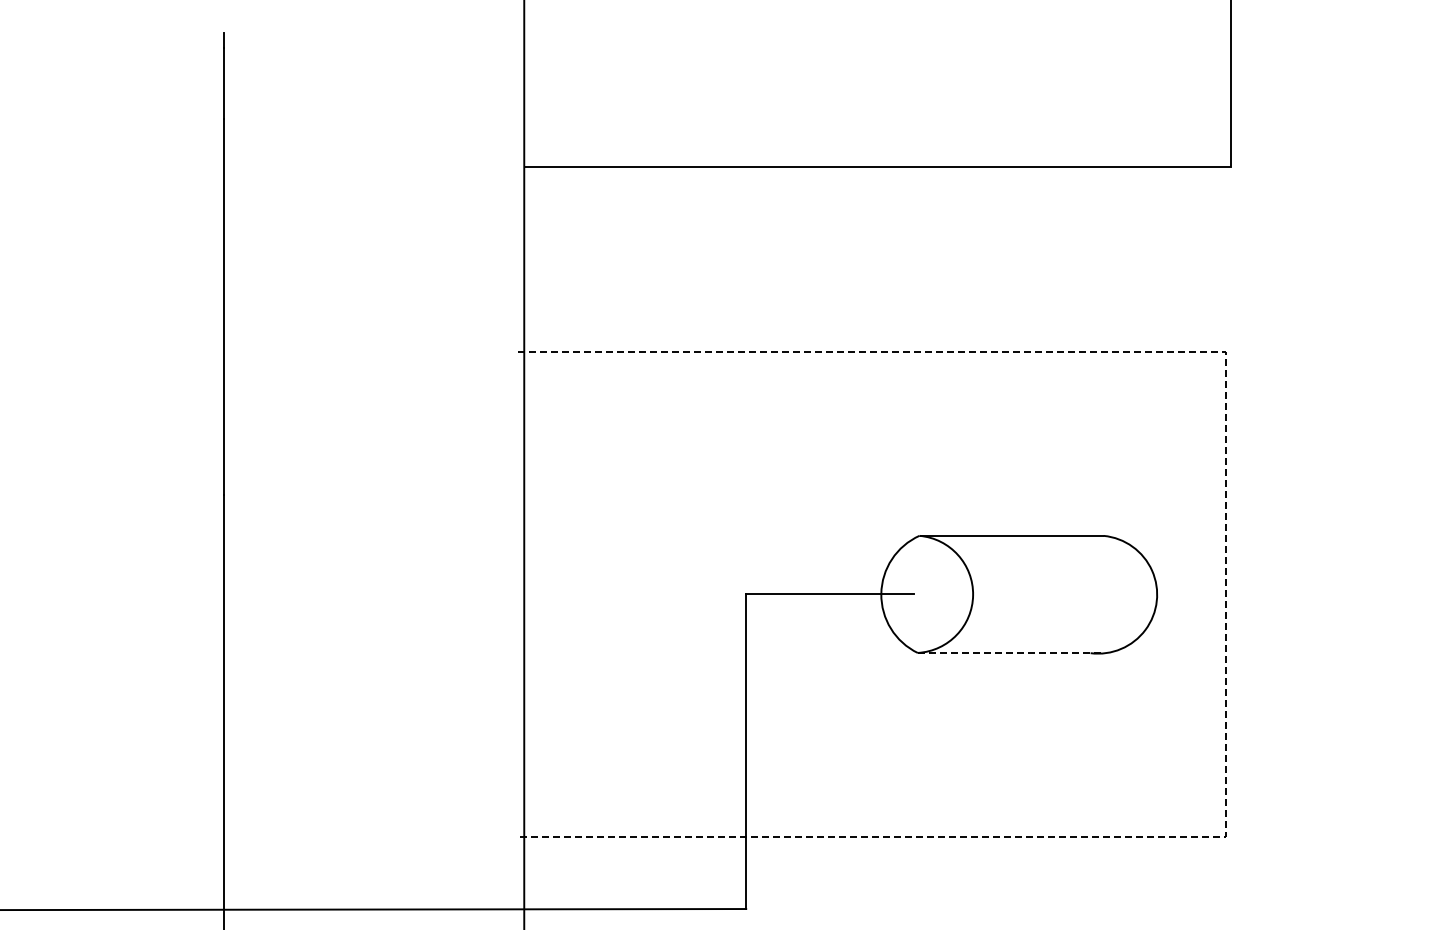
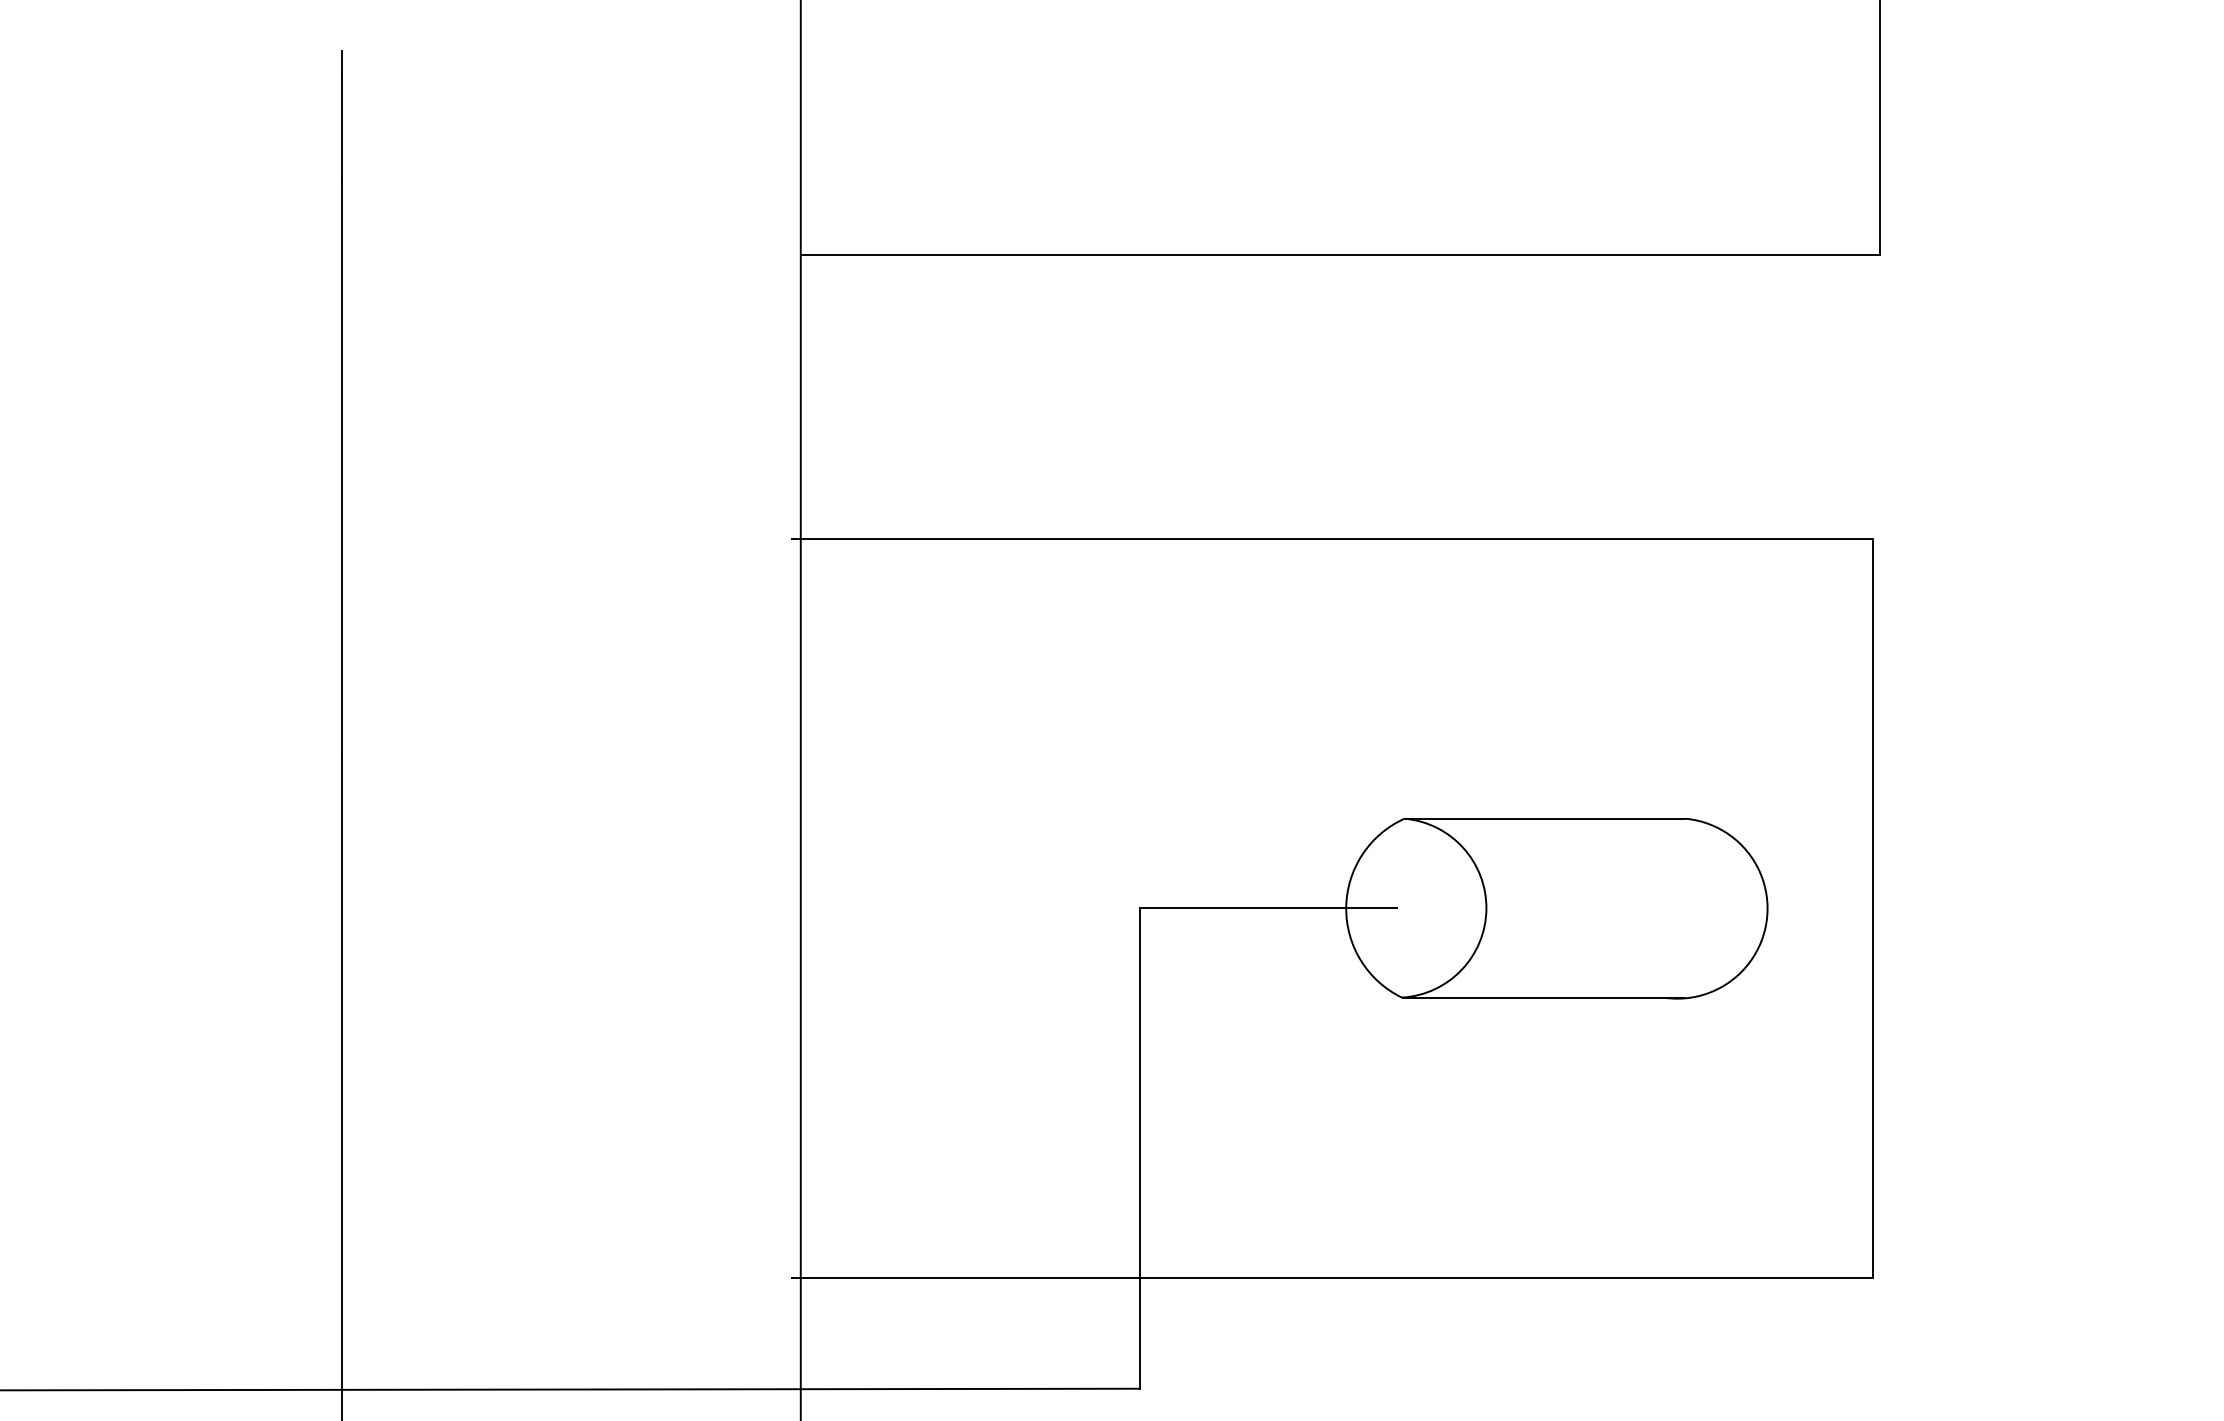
line: (1226, 595) -> (1873, 909), dashed -> solid
line: (1010, 653) -> (1543, 998), dashed -> solid

